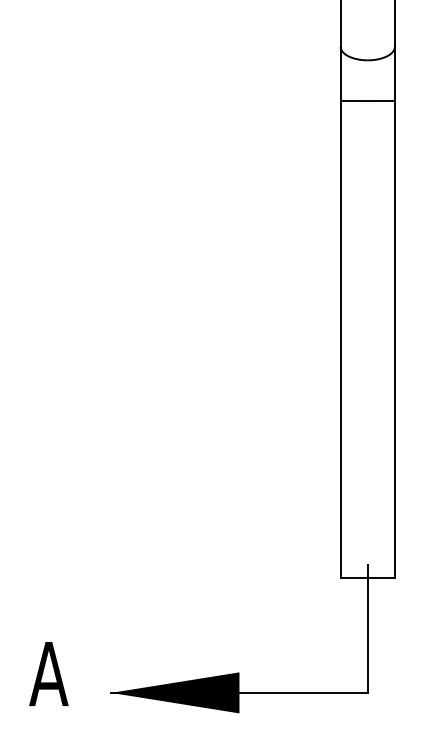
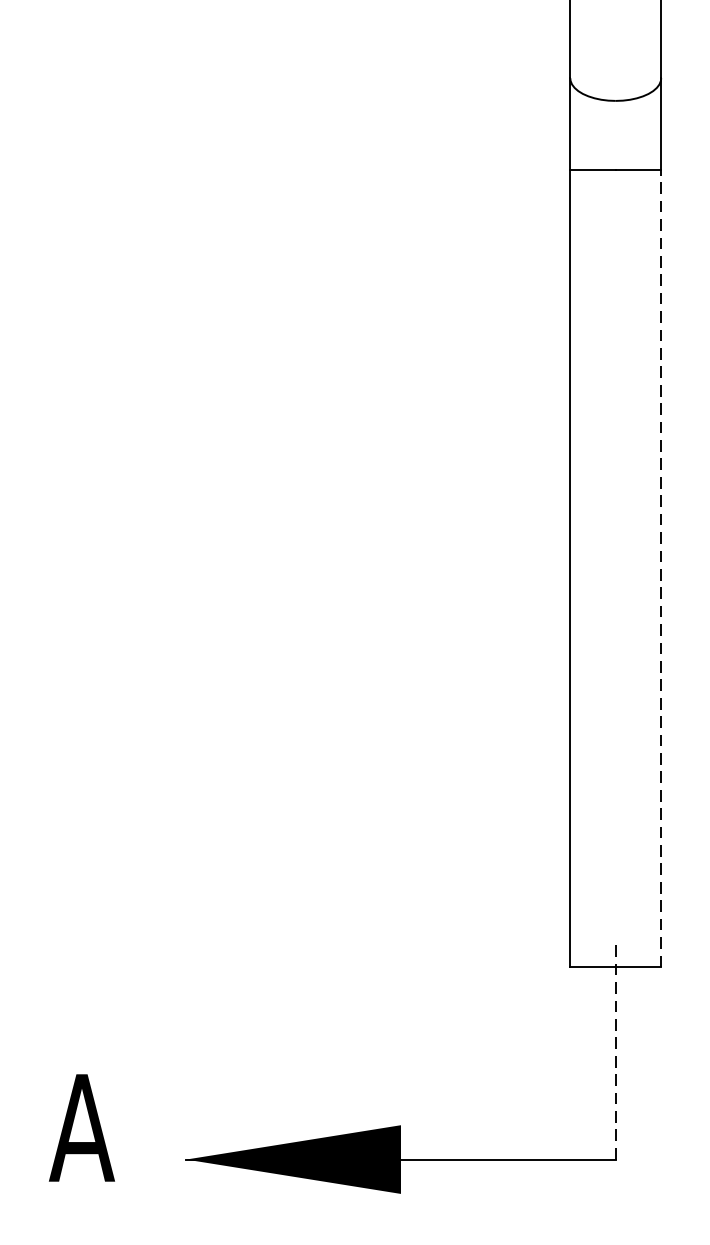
line: (394, 339) -> (660, 568), solid -> dashed
line: (367, 628) -> (615, 1051), solid -> dashed

